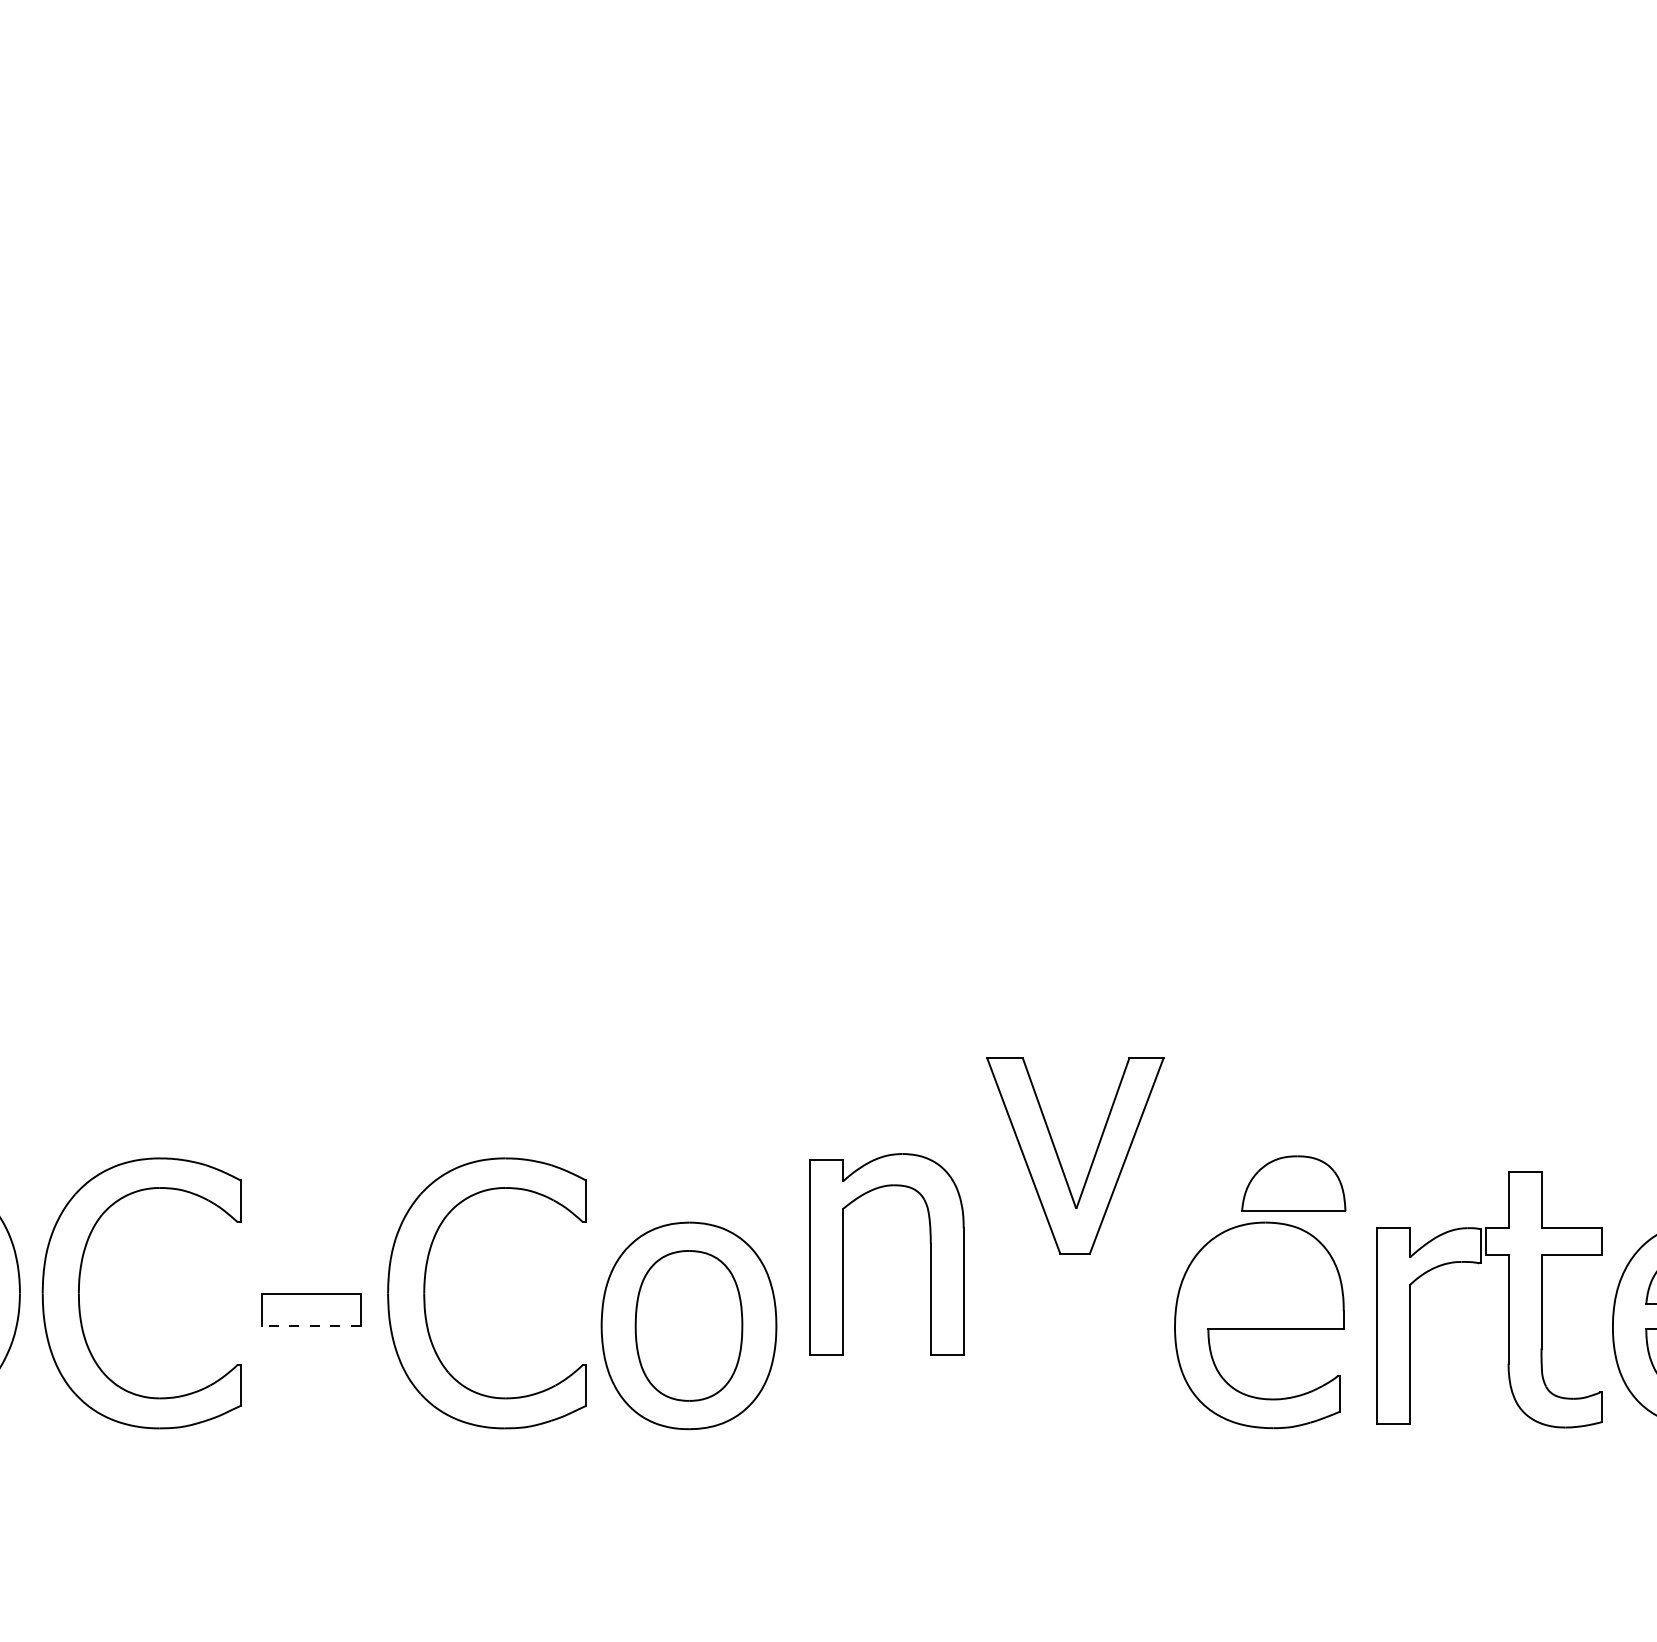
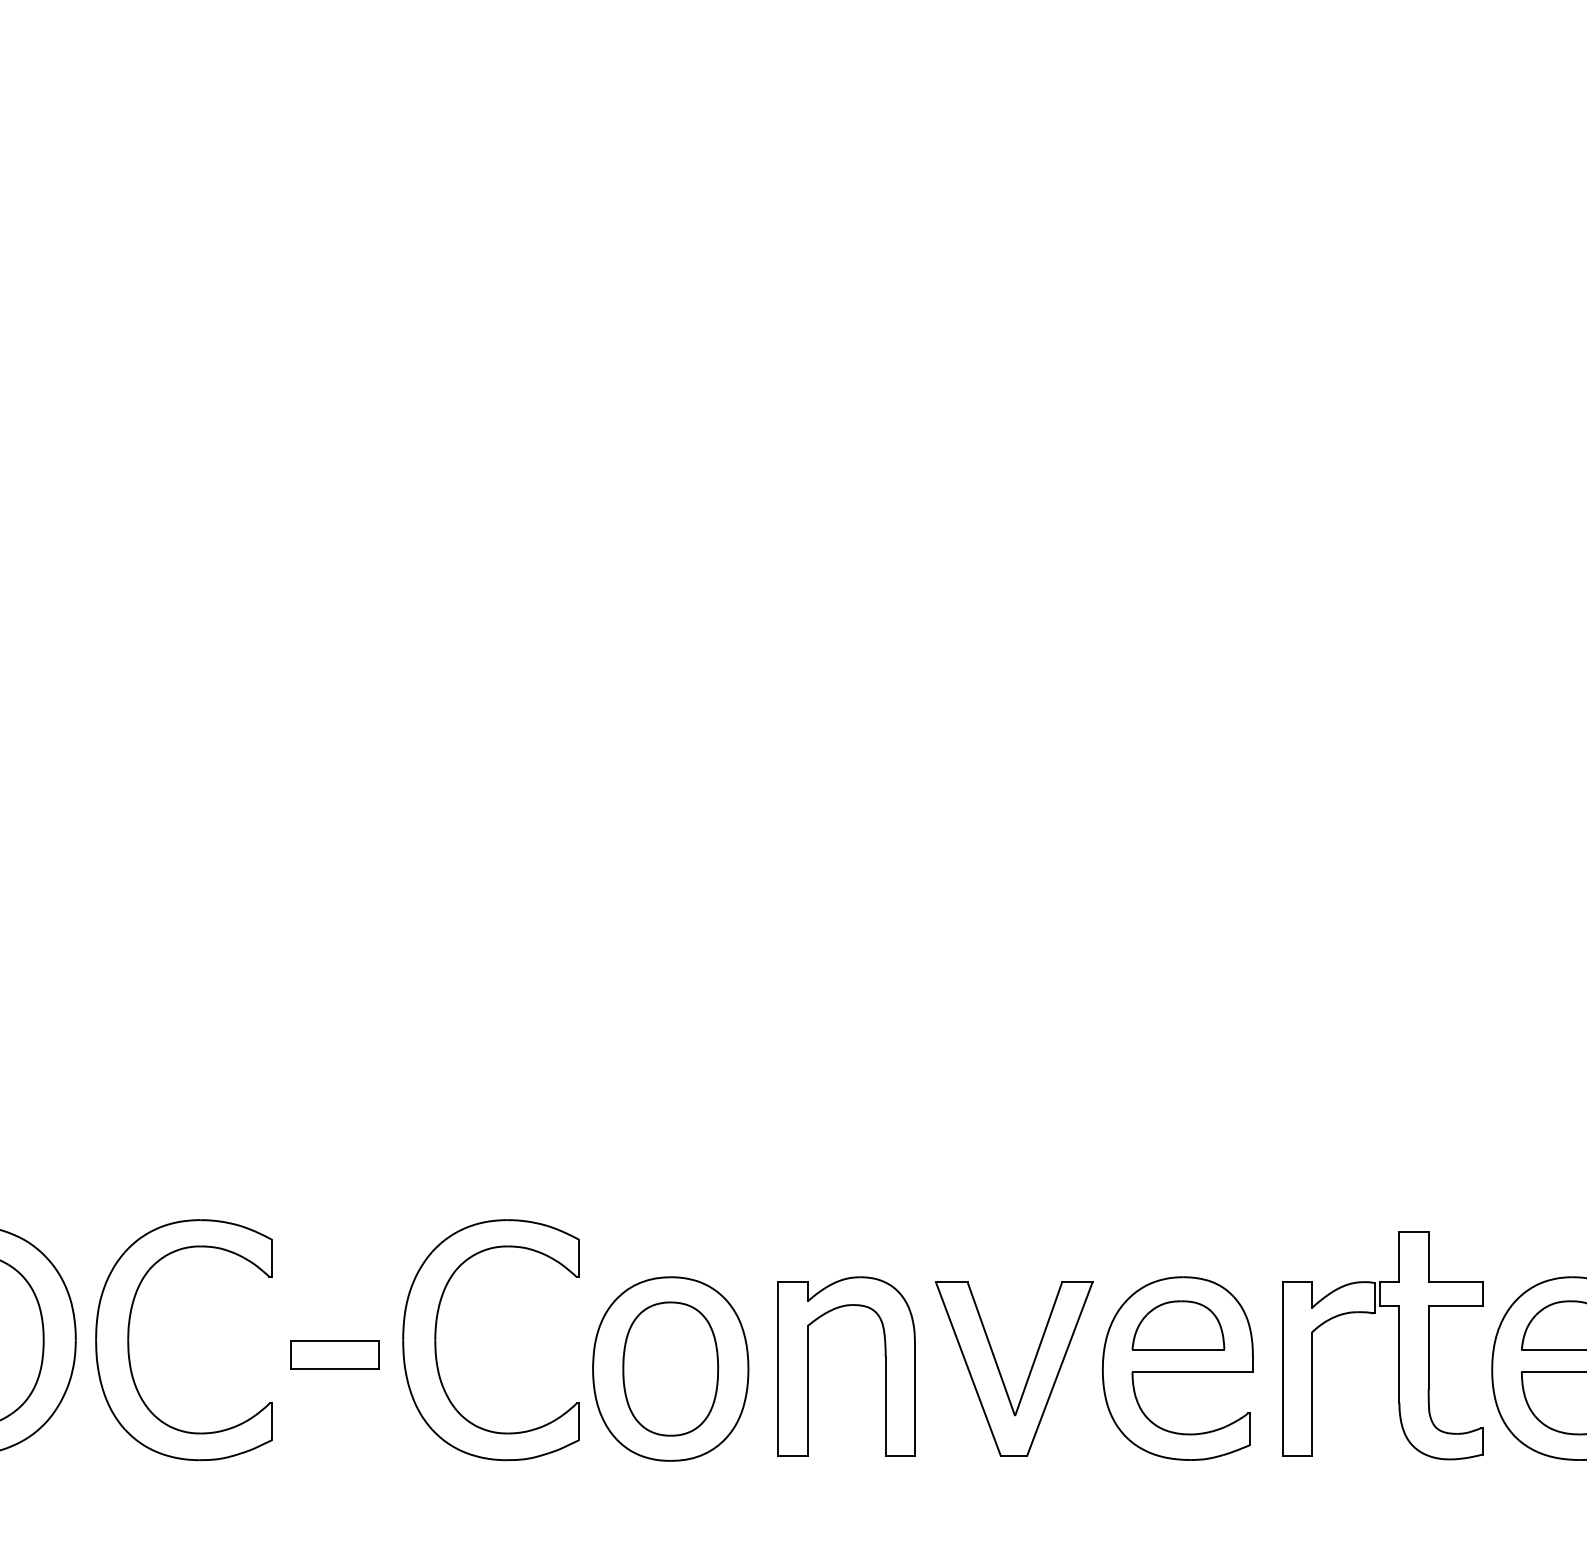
part: (1059, 1158) -> (1000, 1371), moved
part: (1293, 1183) -> (1178, 1325), moved
part: (843, 1254) -> (808, 1366), moved
line: (311, 1325) -> (335, 1368), dashed -> solid

